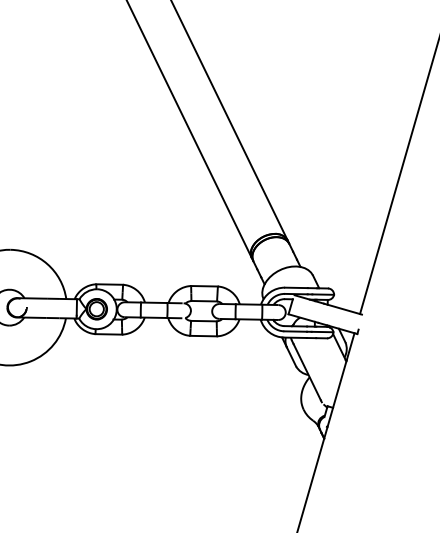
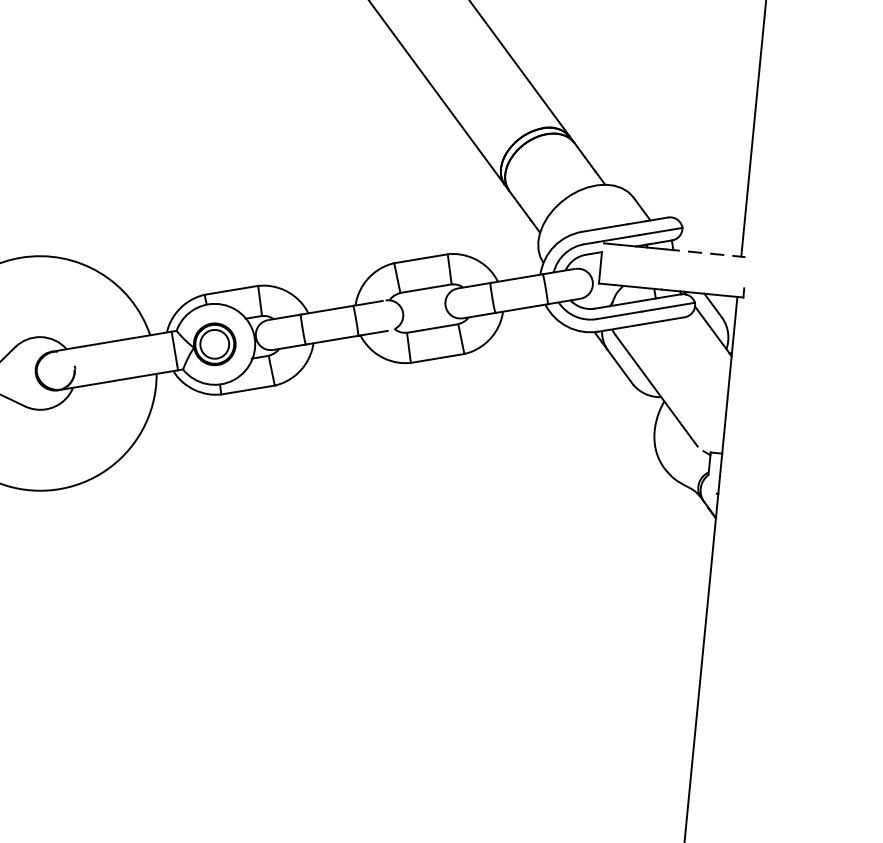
line: (343, 309) -> (706, 253), solid -> dashed

